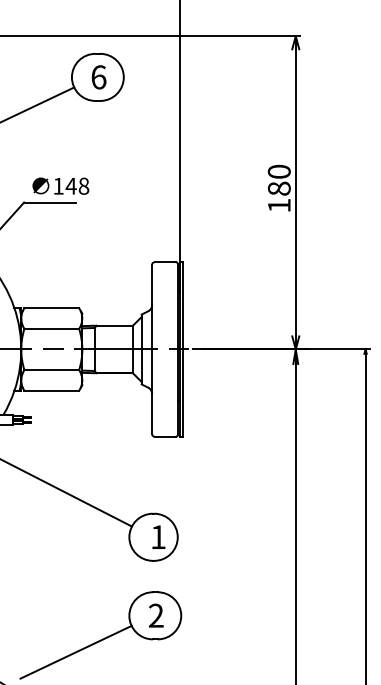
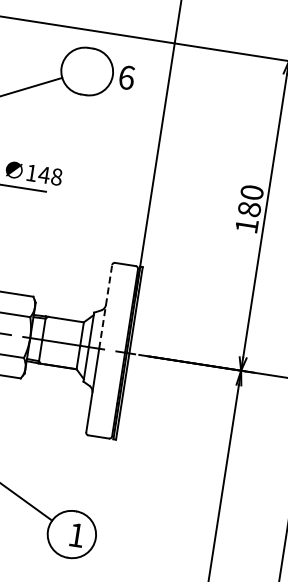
text: (98, 77) -> (126, 77), moved
line: (152, 306) -> (106, 306), solid -> dashed

